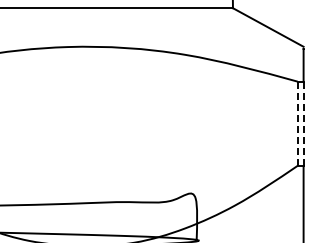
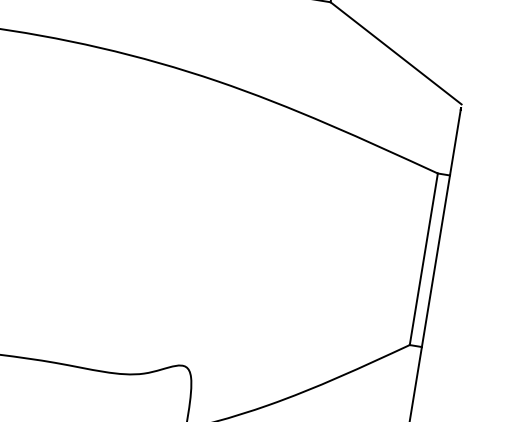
line: (297, 123) -> (423, 258), dashed -> solid
line: (303, 124) -> (435, 262), dashed -> solid

